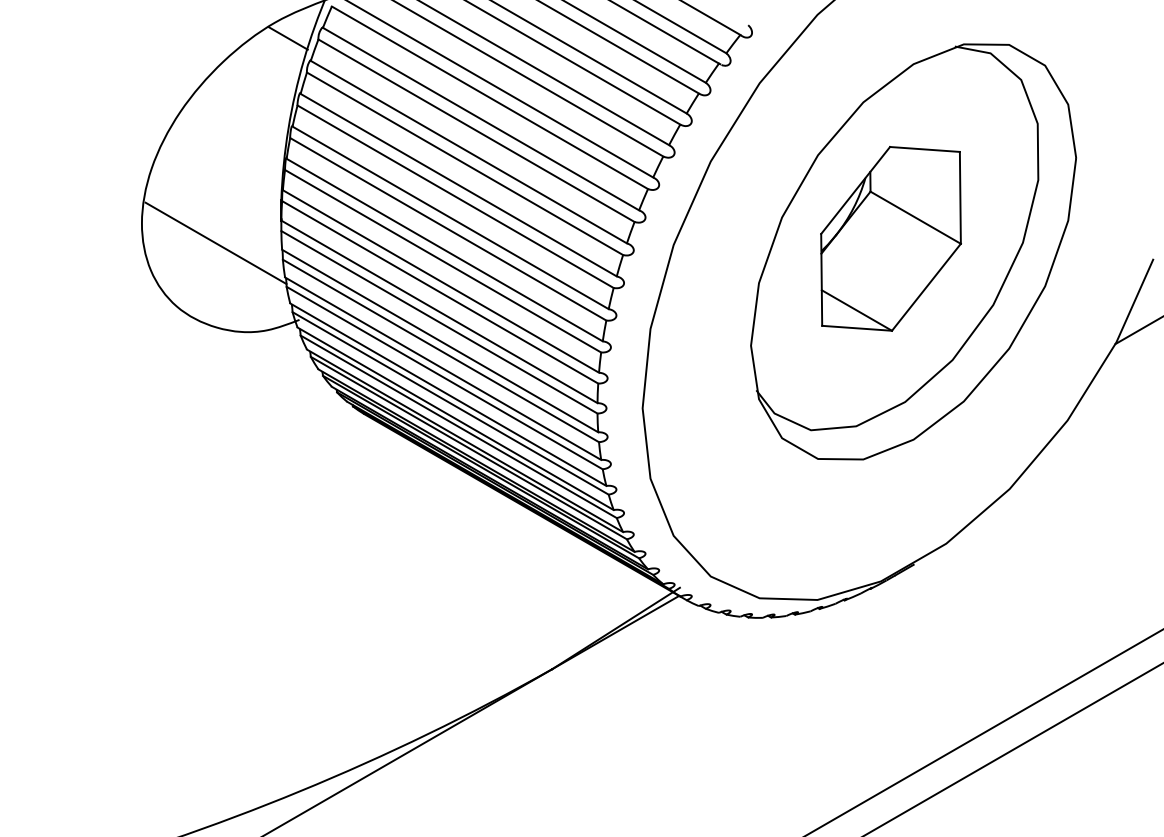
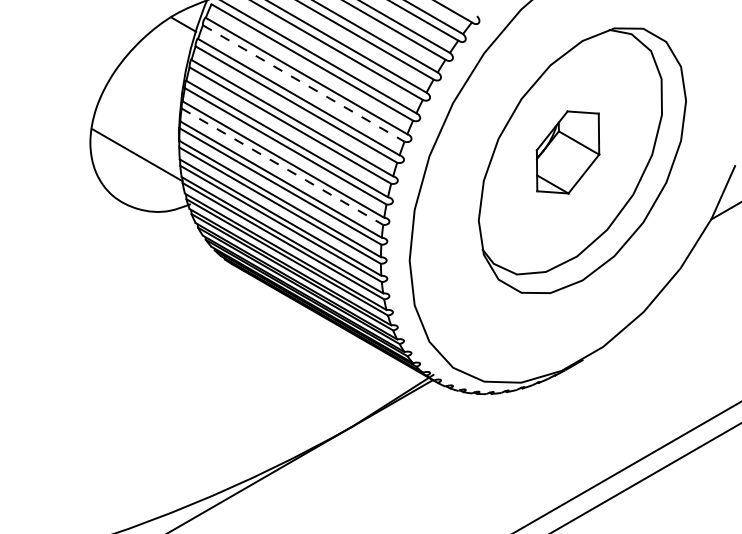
line: (477, 130) -> (304, 83), solid -> dashed
part: (890, 238) -> (567, 152), size x0.7
line: (443, 260) -> (282, 166), solid -> dashed

